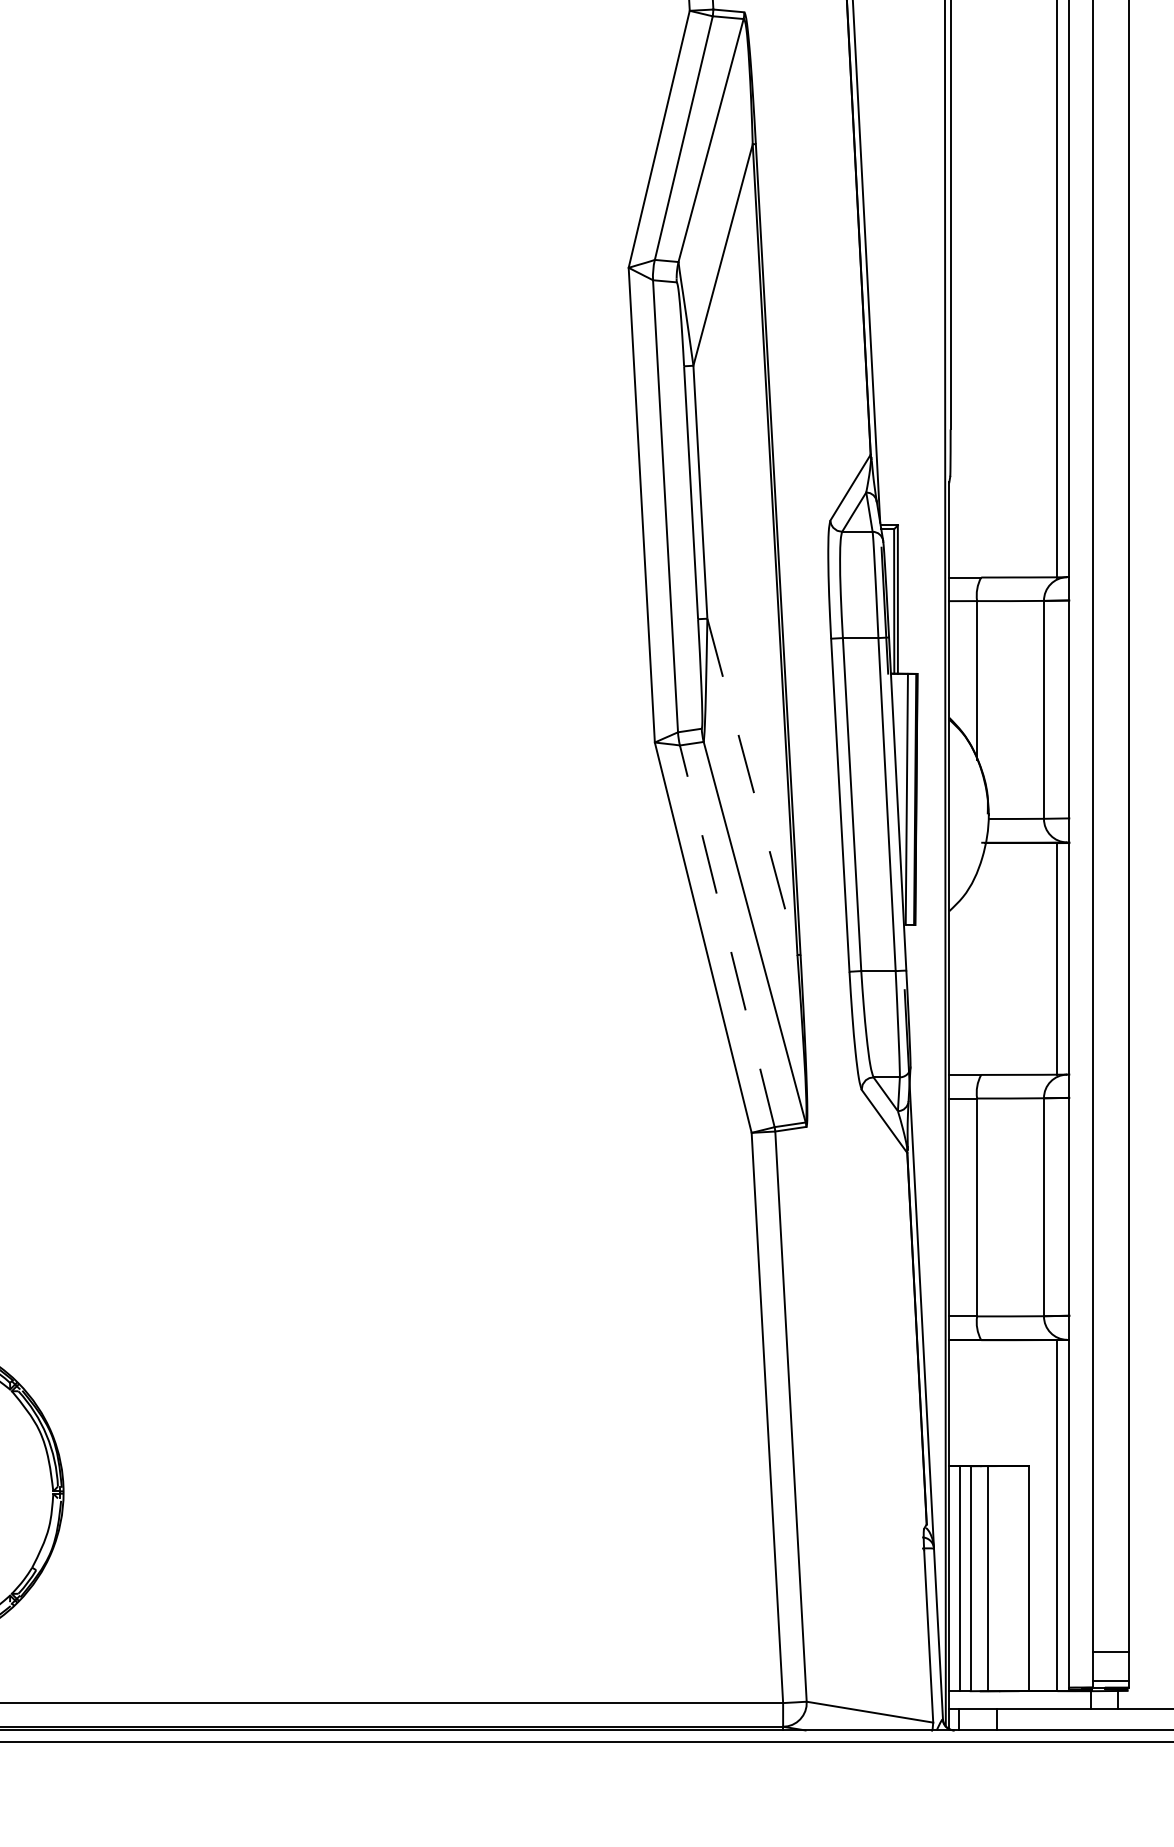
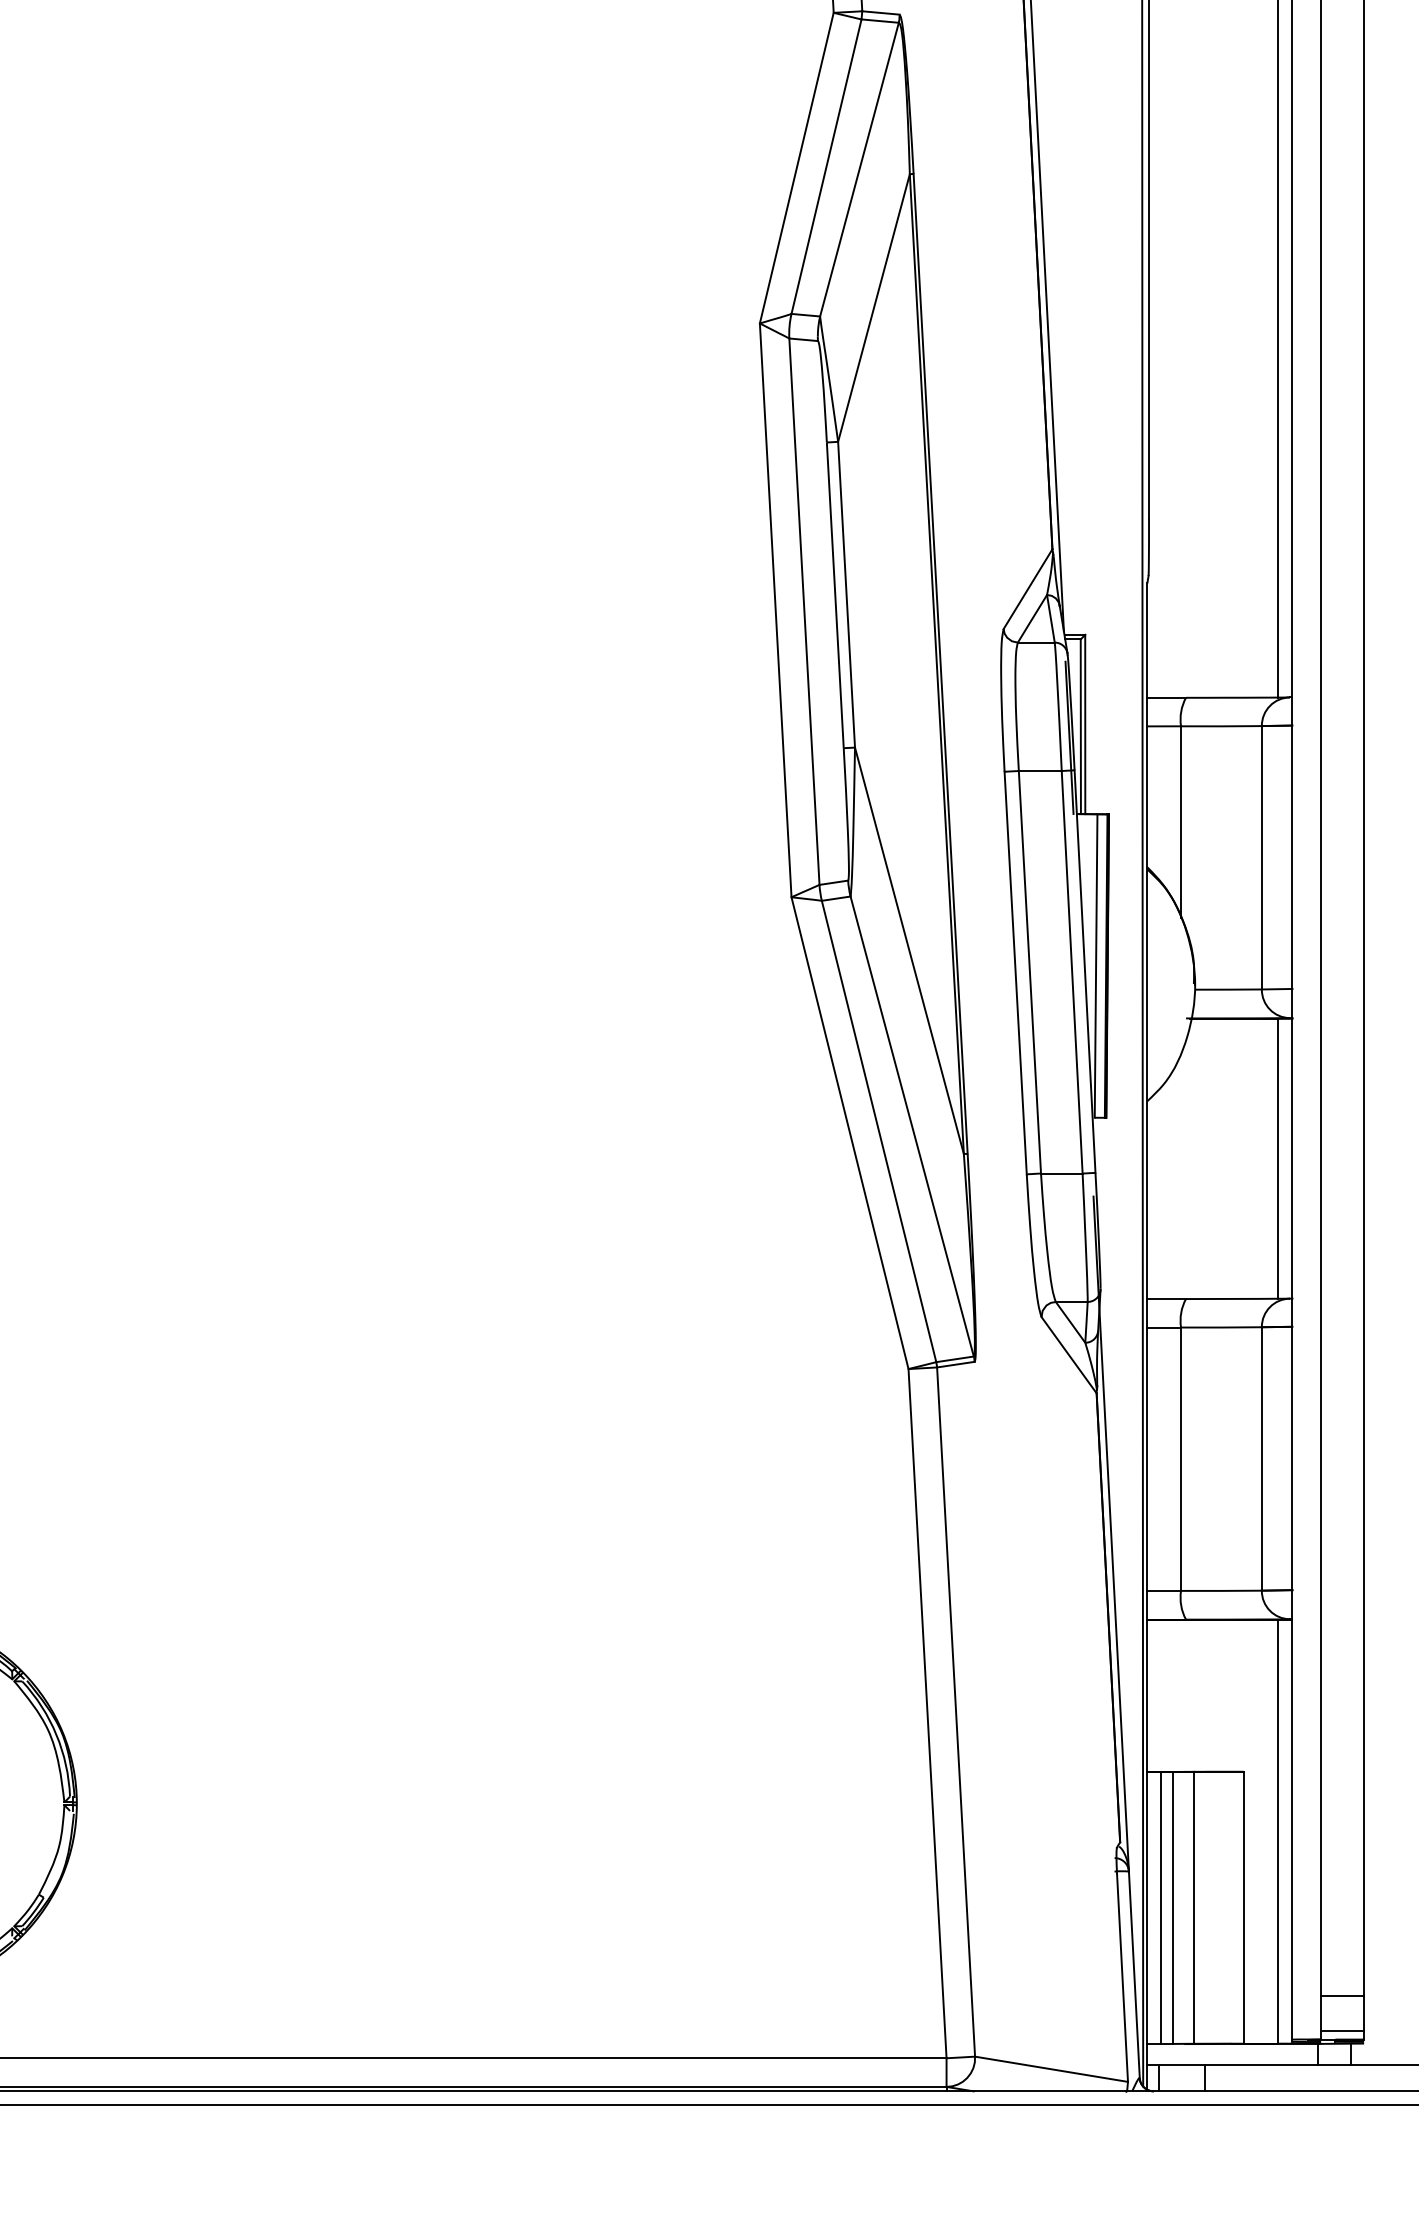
line: (752, 787) -> (909, 951), dashed -> solid
line: (727, 936) -> (879, 1131), dashed -> solid

